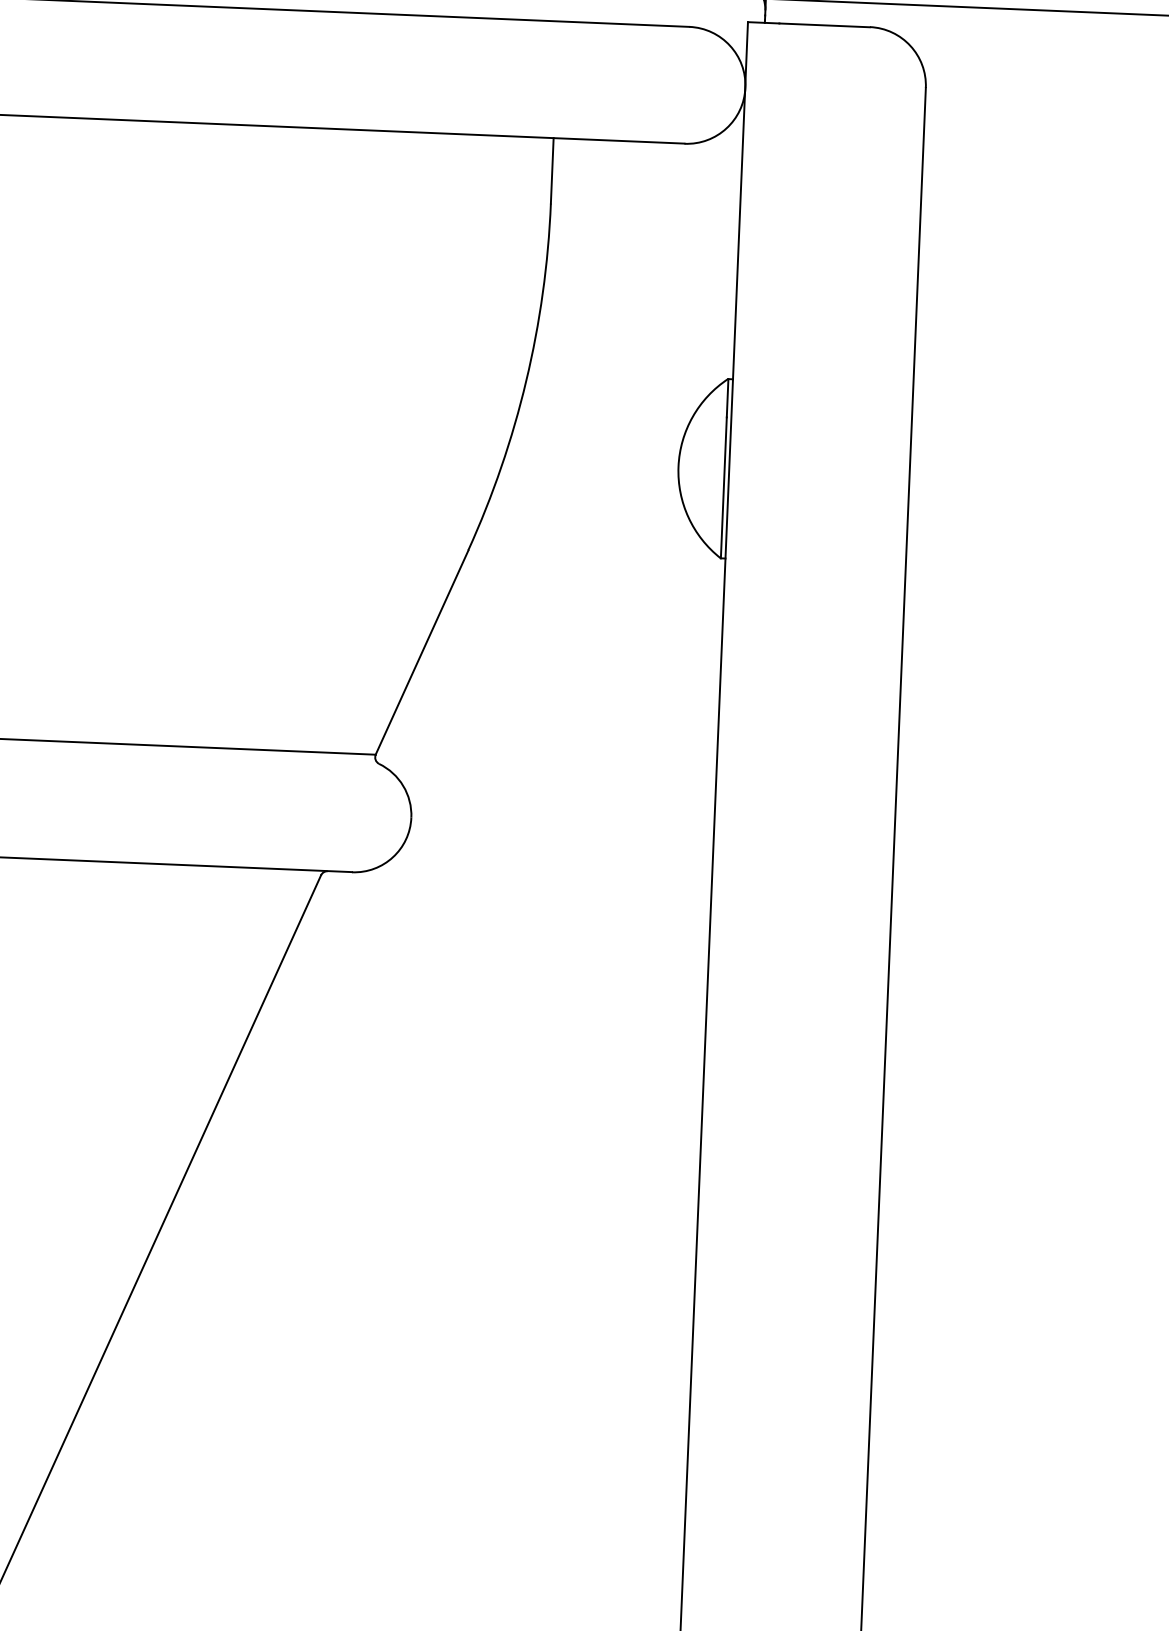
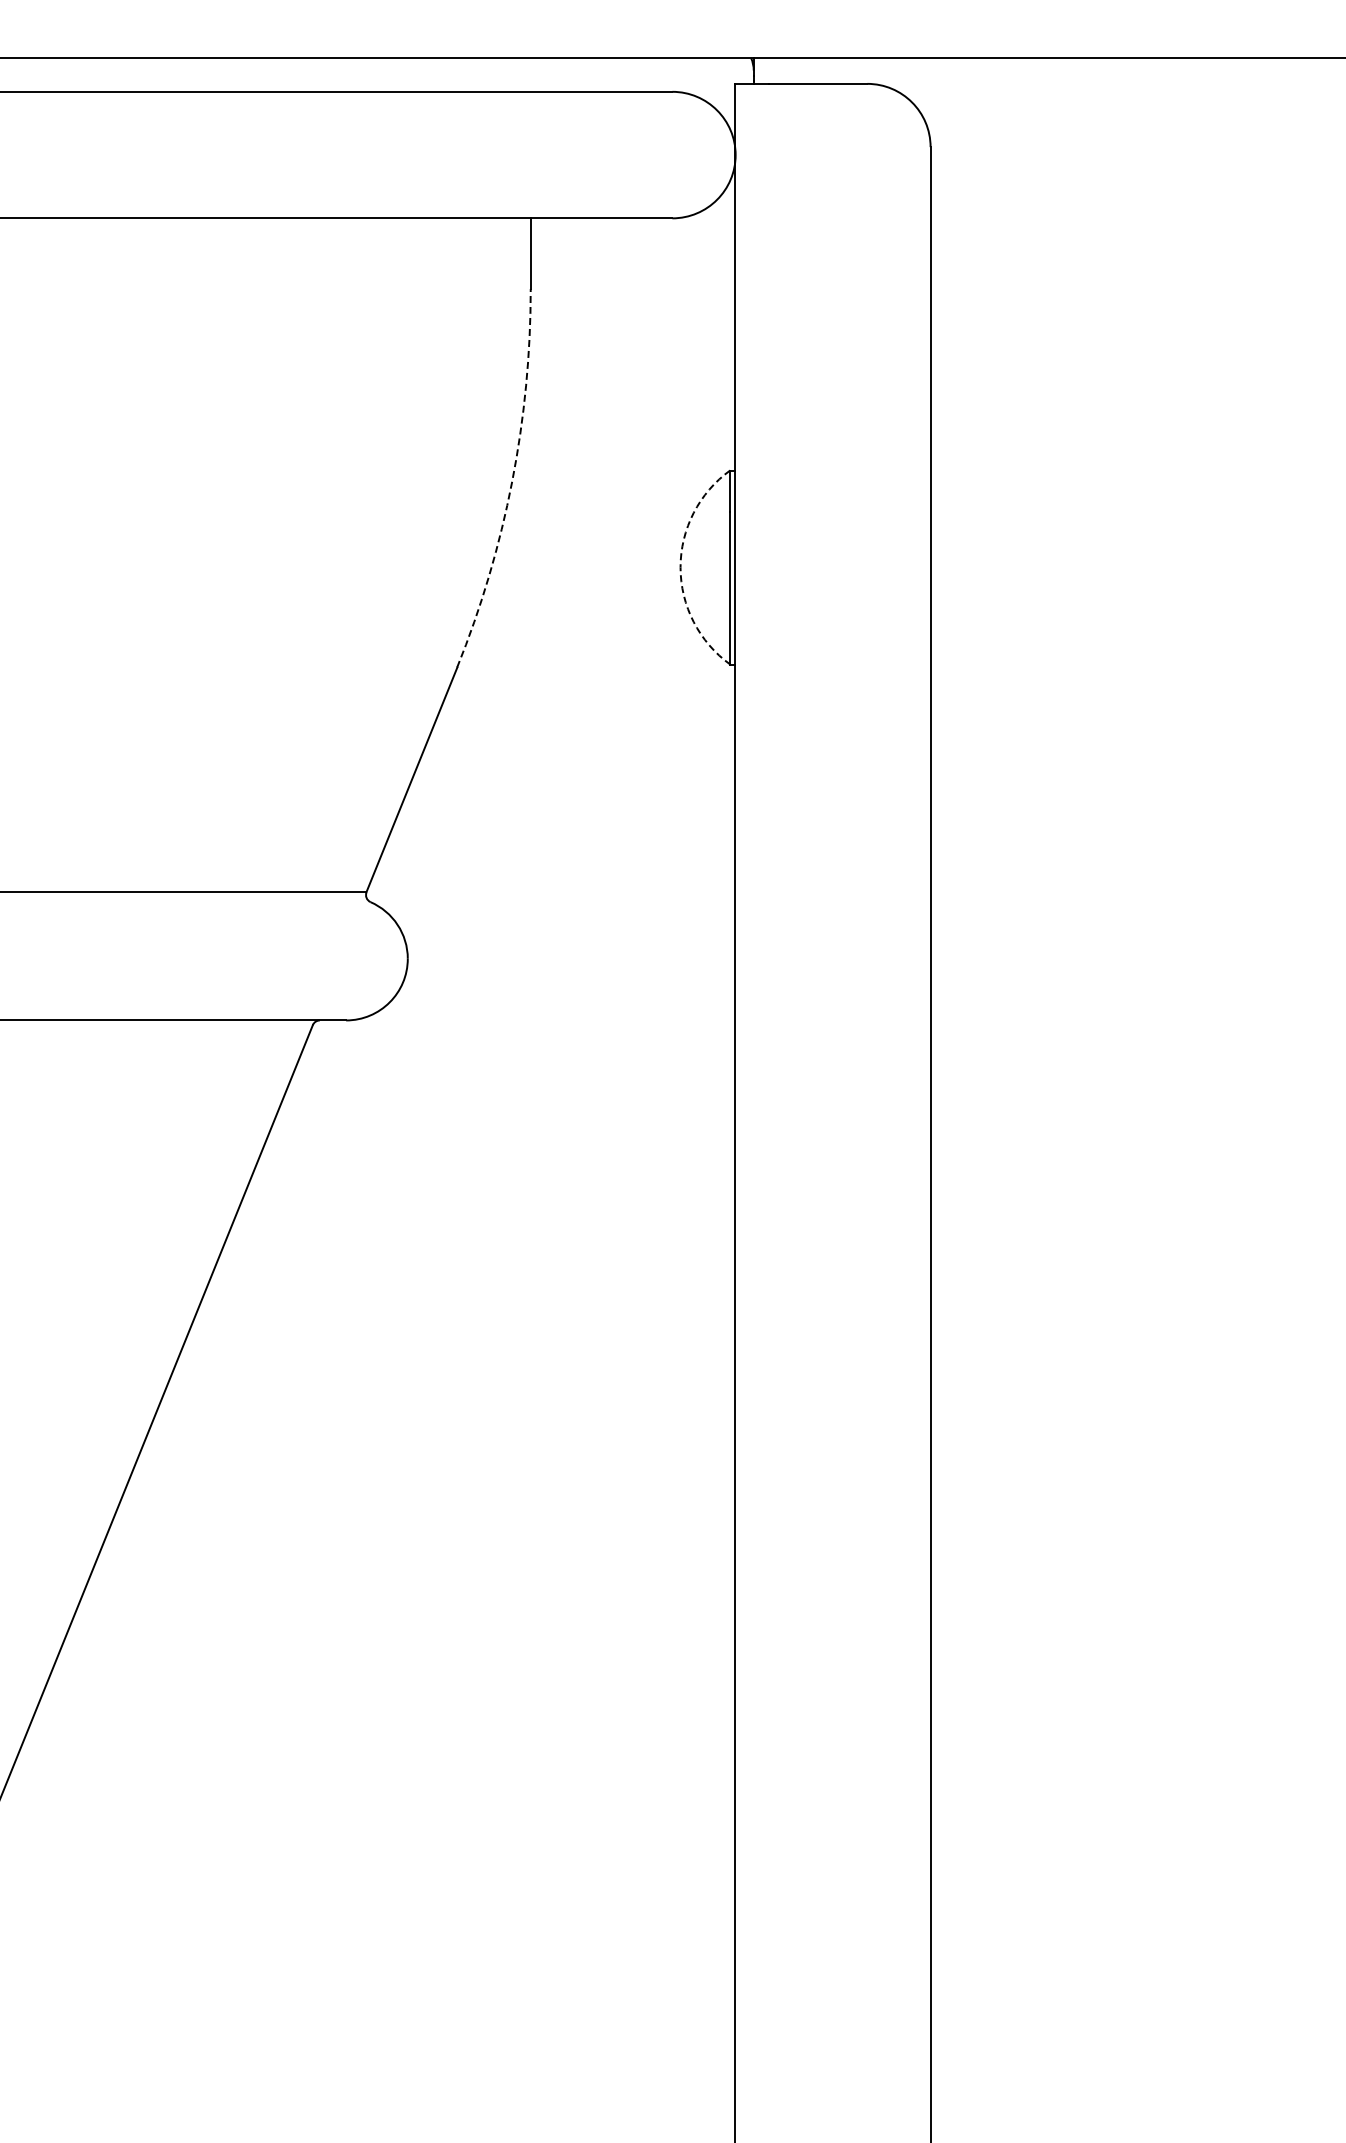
arc: (526, 380) -> (512, 481), solid -> dashed
arc: (678, 466) -> (680, 567), solid -> dashed

